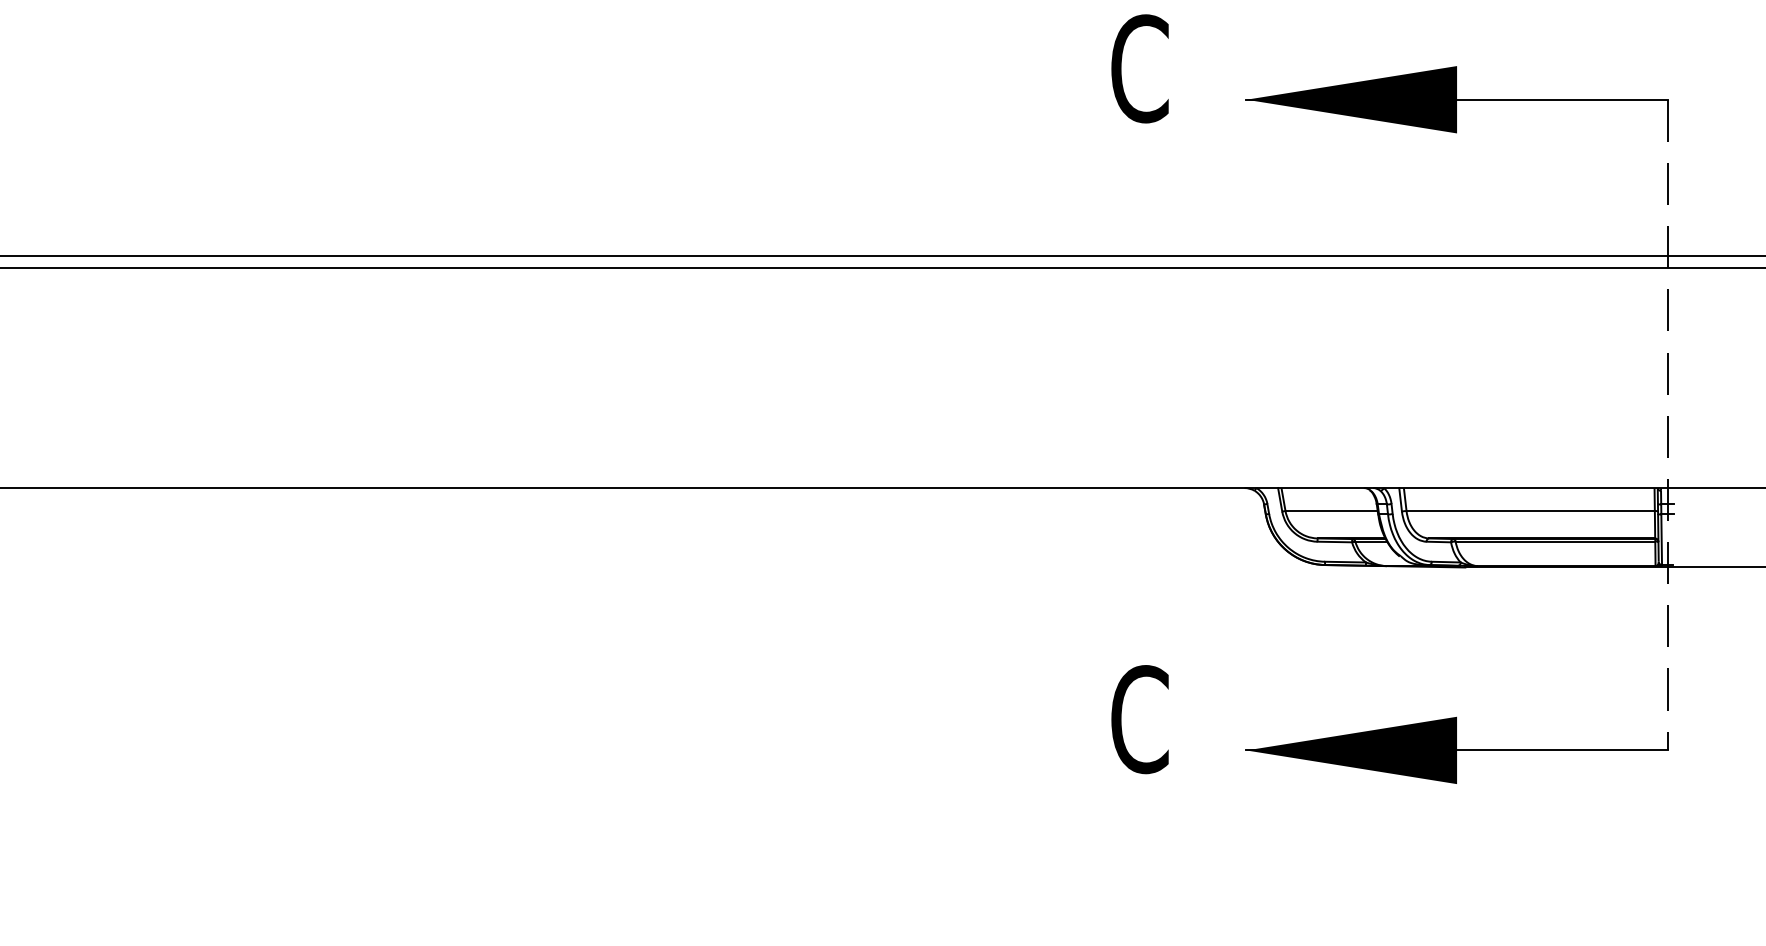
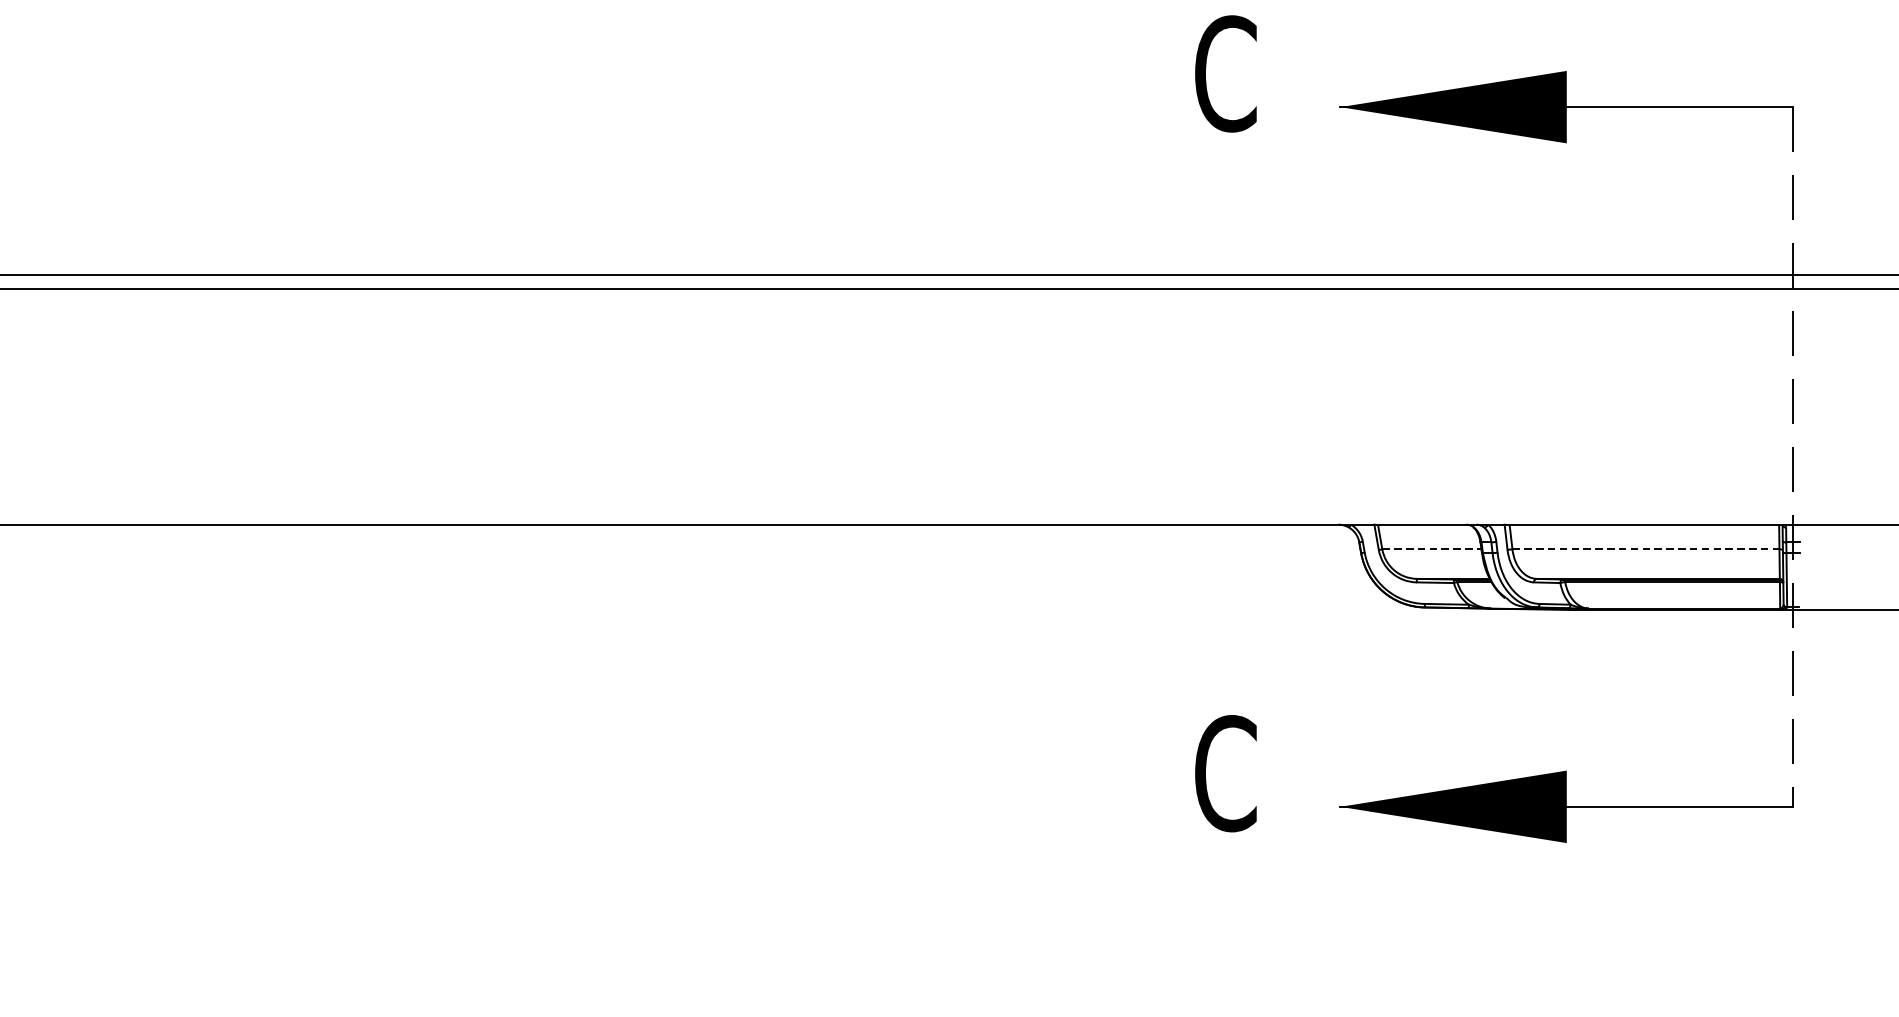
line: (1331, 511) -> (1431, 549), solid -> dashed
line: (1531, 511) -> (1646, 549), solid -> dashed

